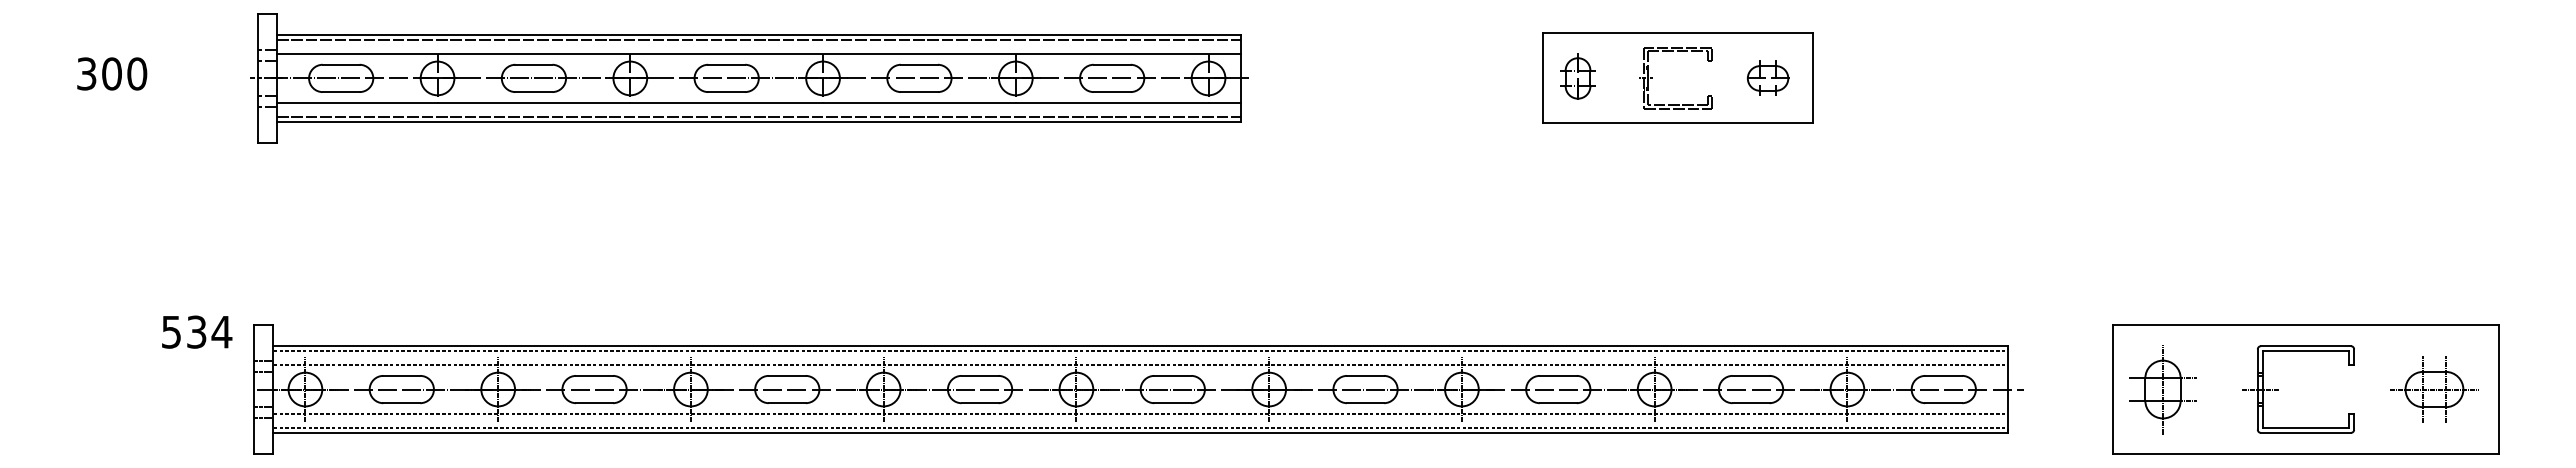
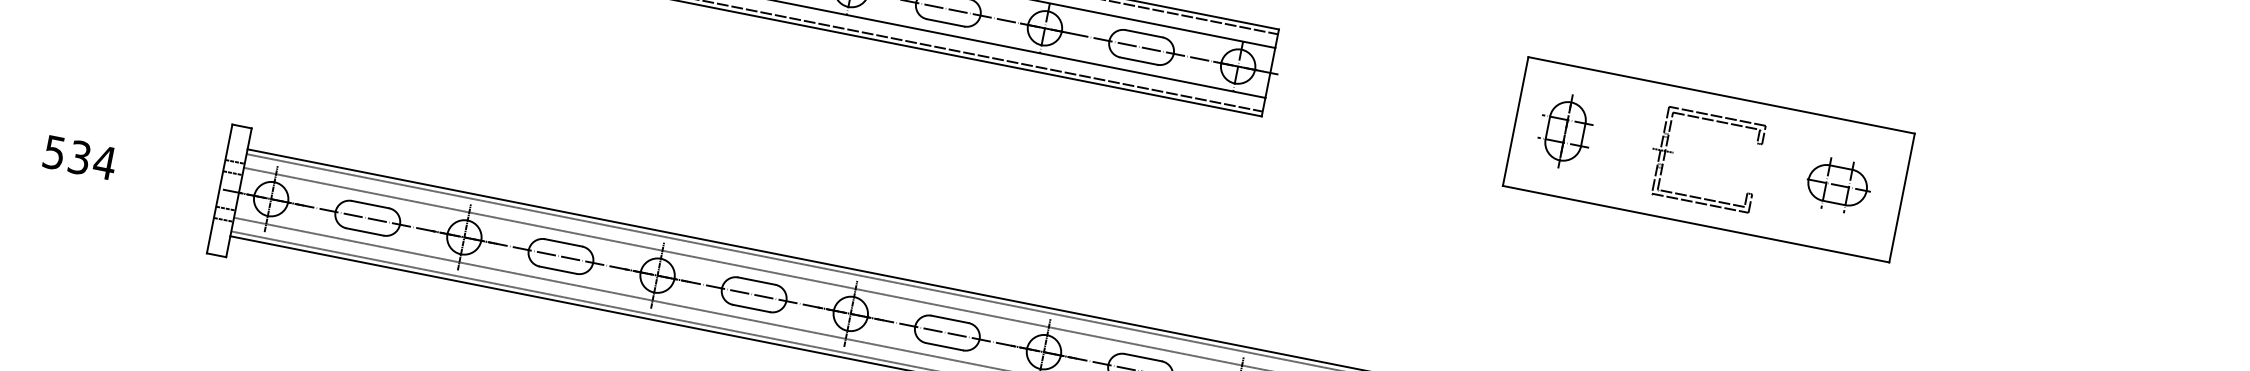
part: (1677, 78) -> (1708, 159), size x1.43
text: (197, 331) -> (80, 157), moved

